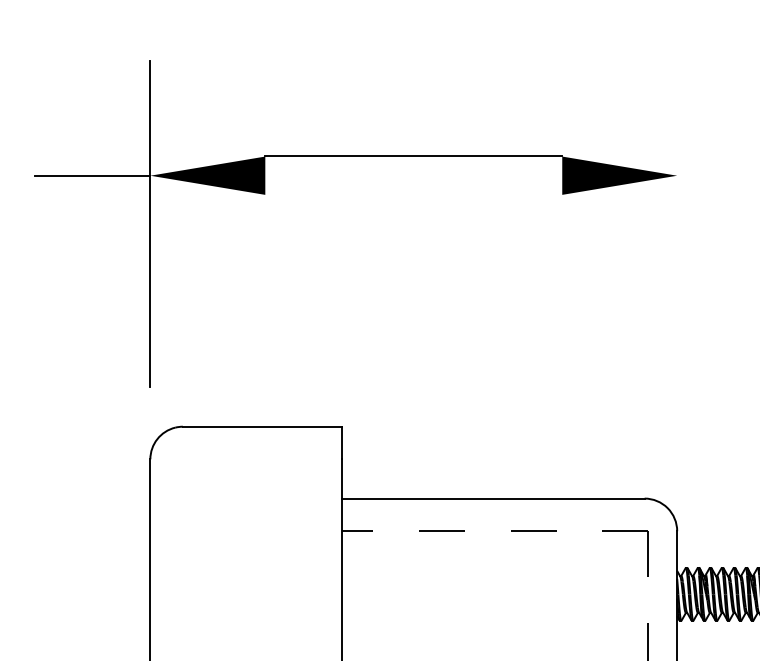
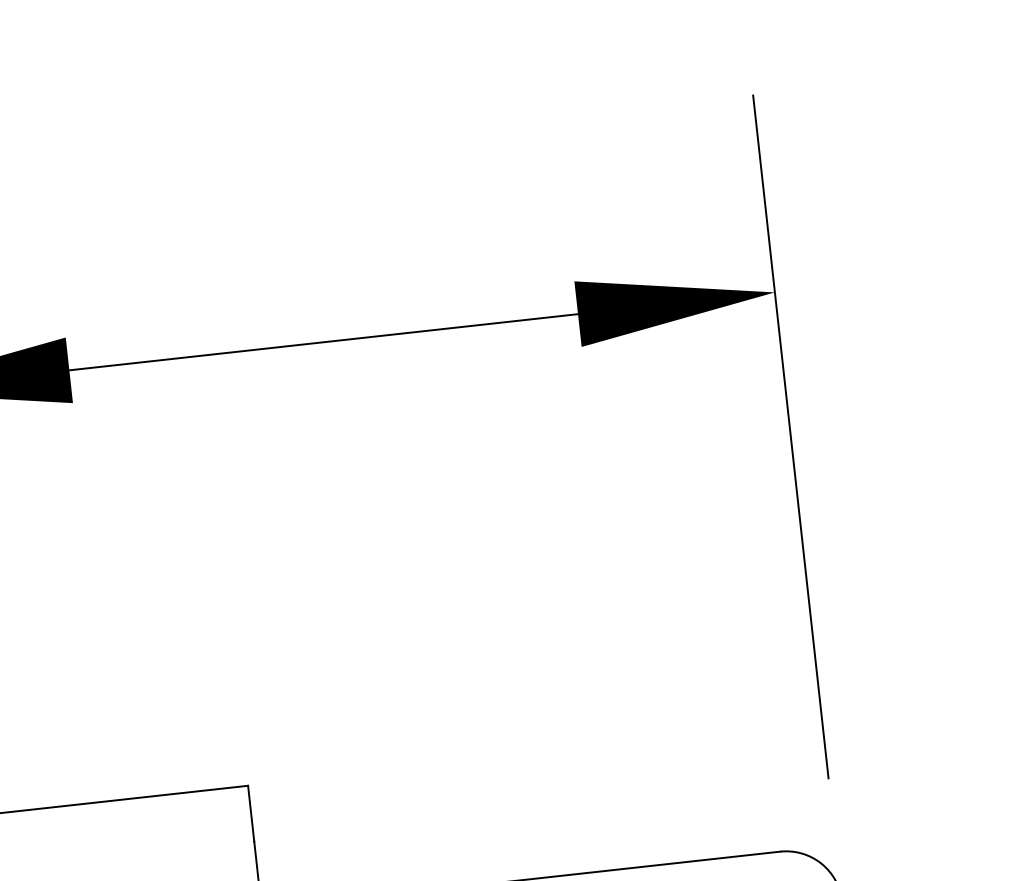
line: (413, 155) -> (323, 341), moved
line: (677, 259) -> (791, 435), added

